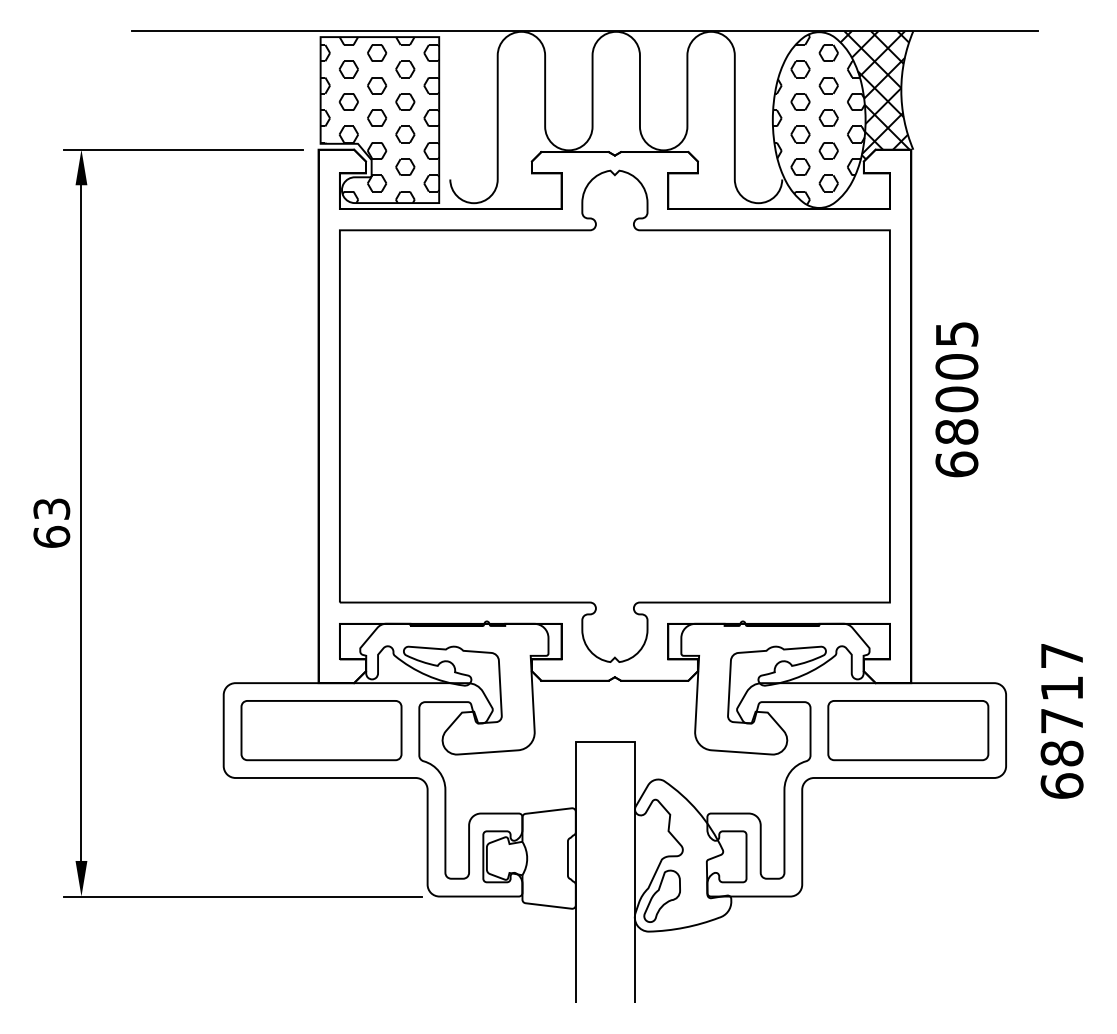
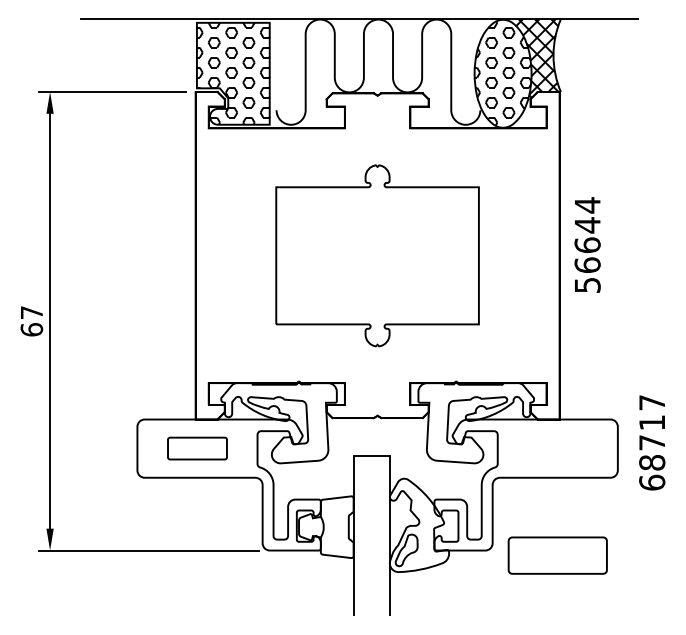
text: (956, 398) -> (587, 244), 68005 -> 56644
part: (614, 416) -> (377, 255), size x0.6
text: (51, 508) -> (31, 312), 63 -> 67
part: (321, 730) -> (197, 448), size x0.6
part: (907, 730) -> (557, 555), moved

